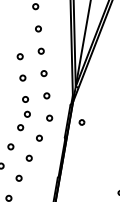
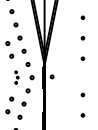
part: (24, 113) -> (16, 77), size x0.6

